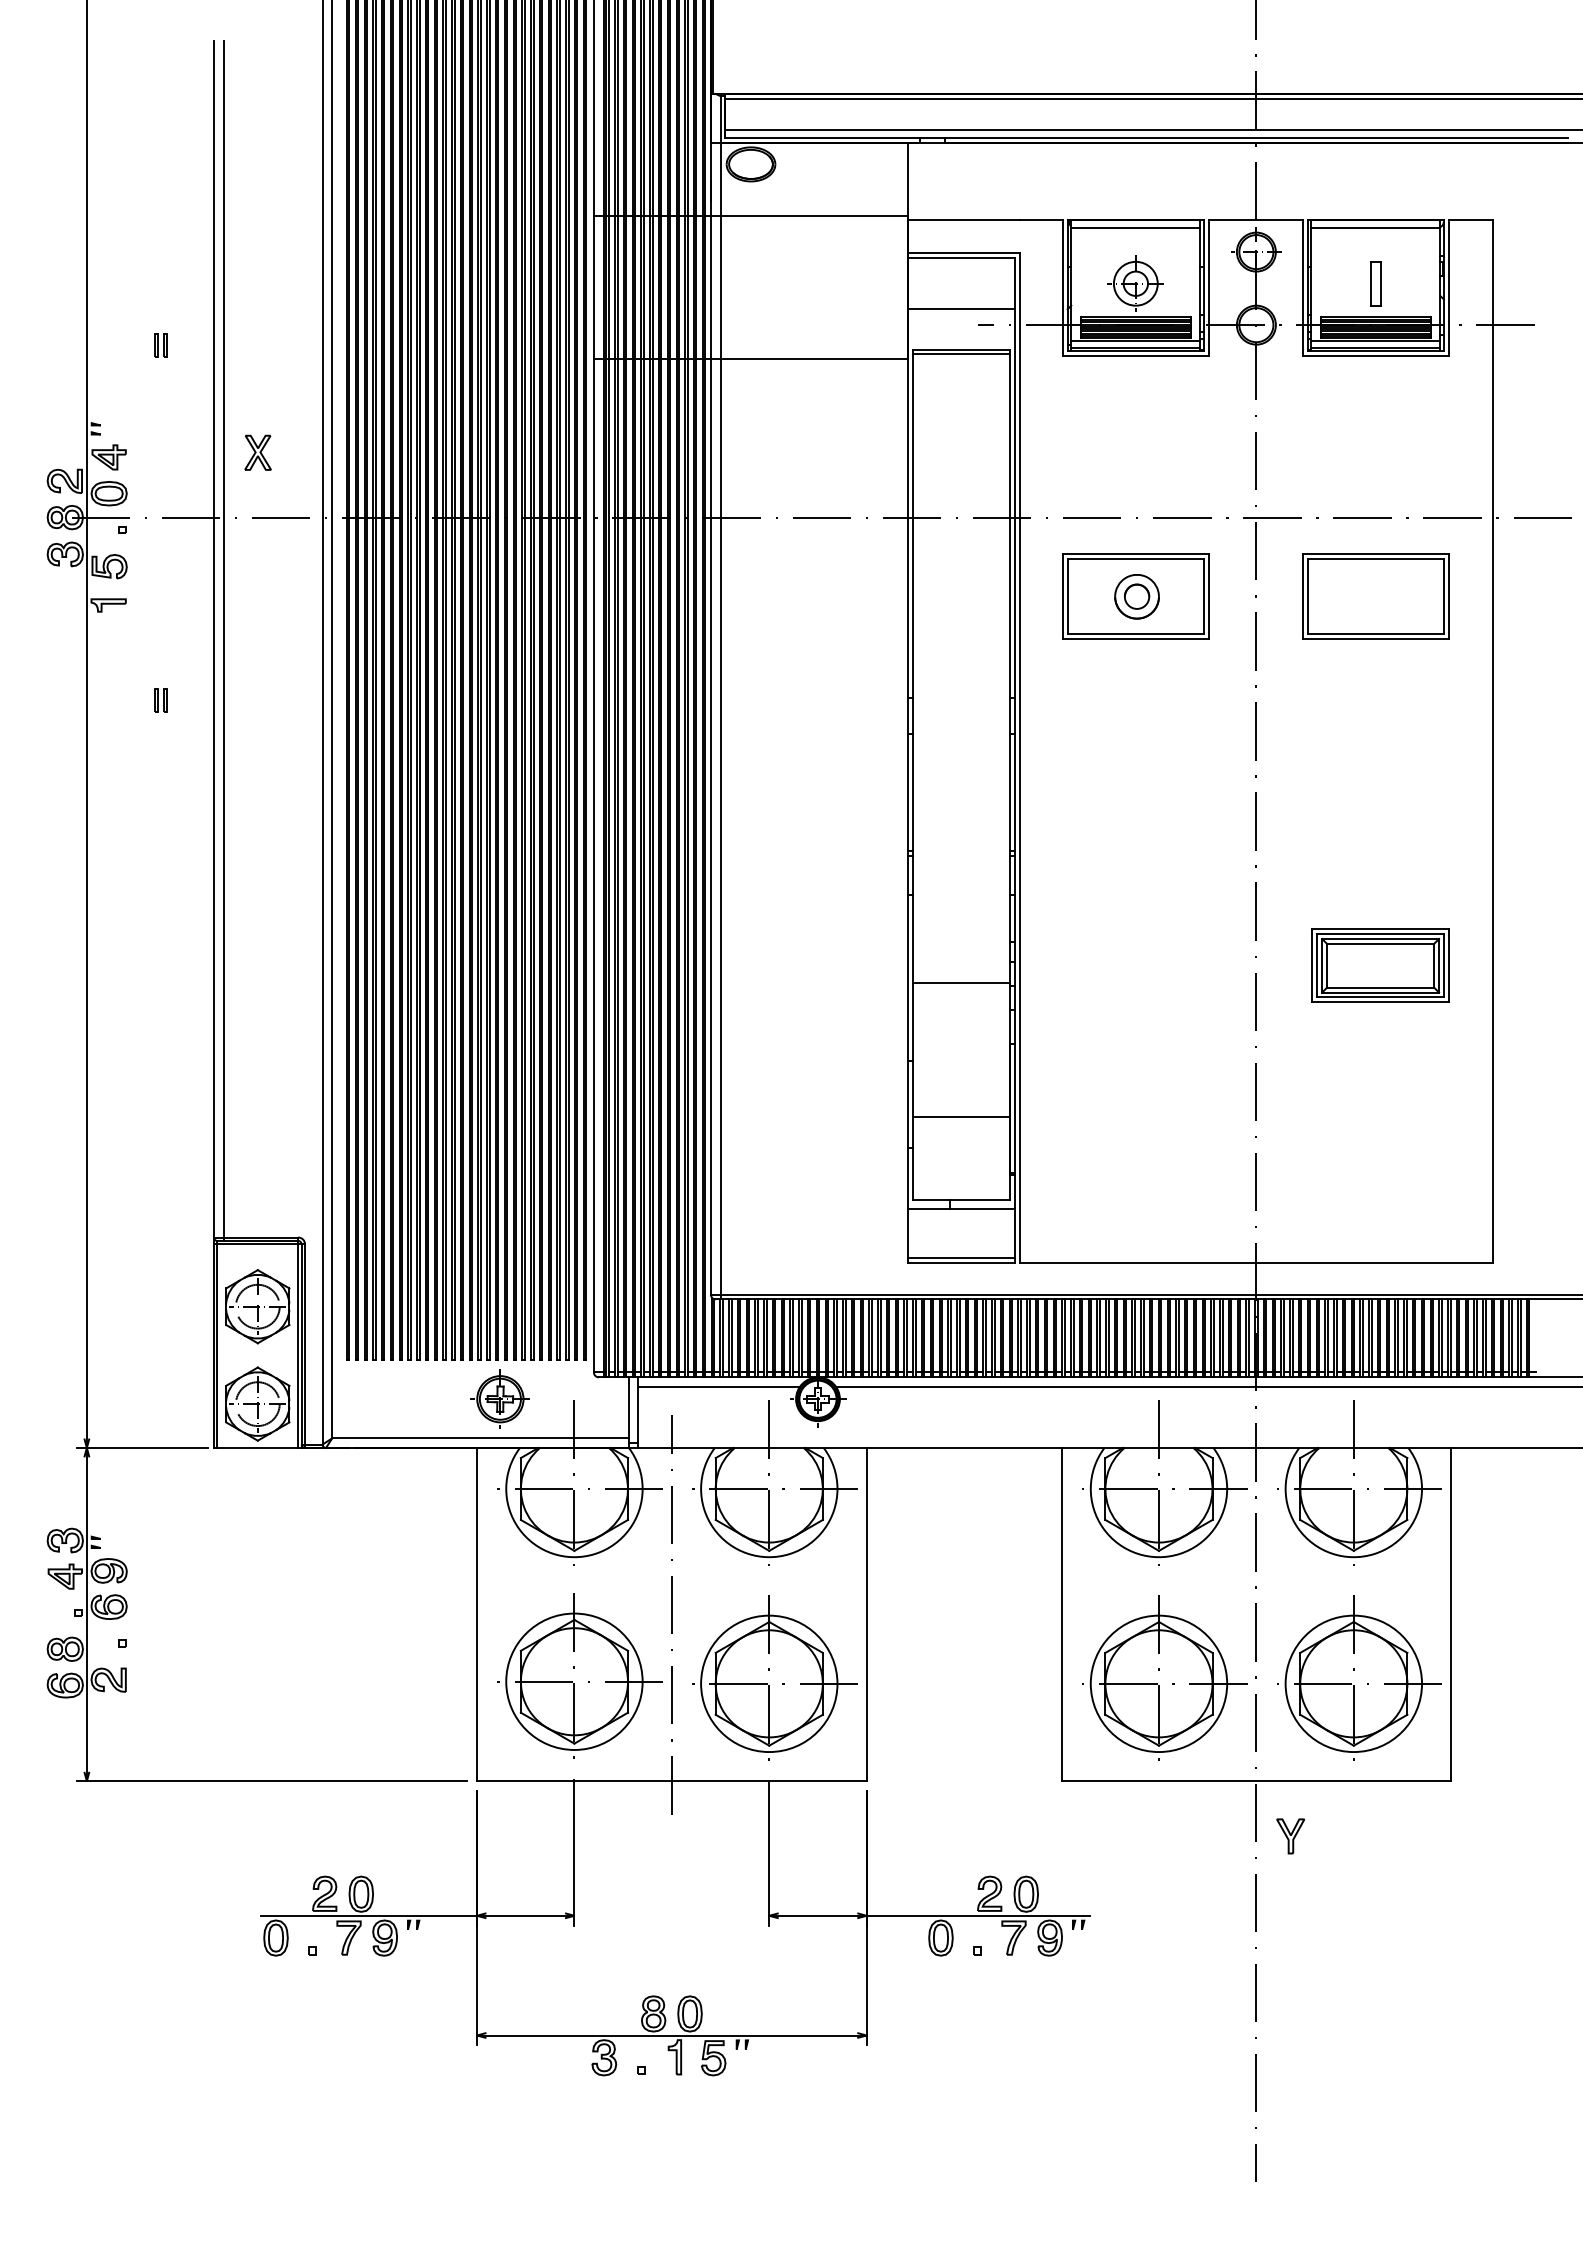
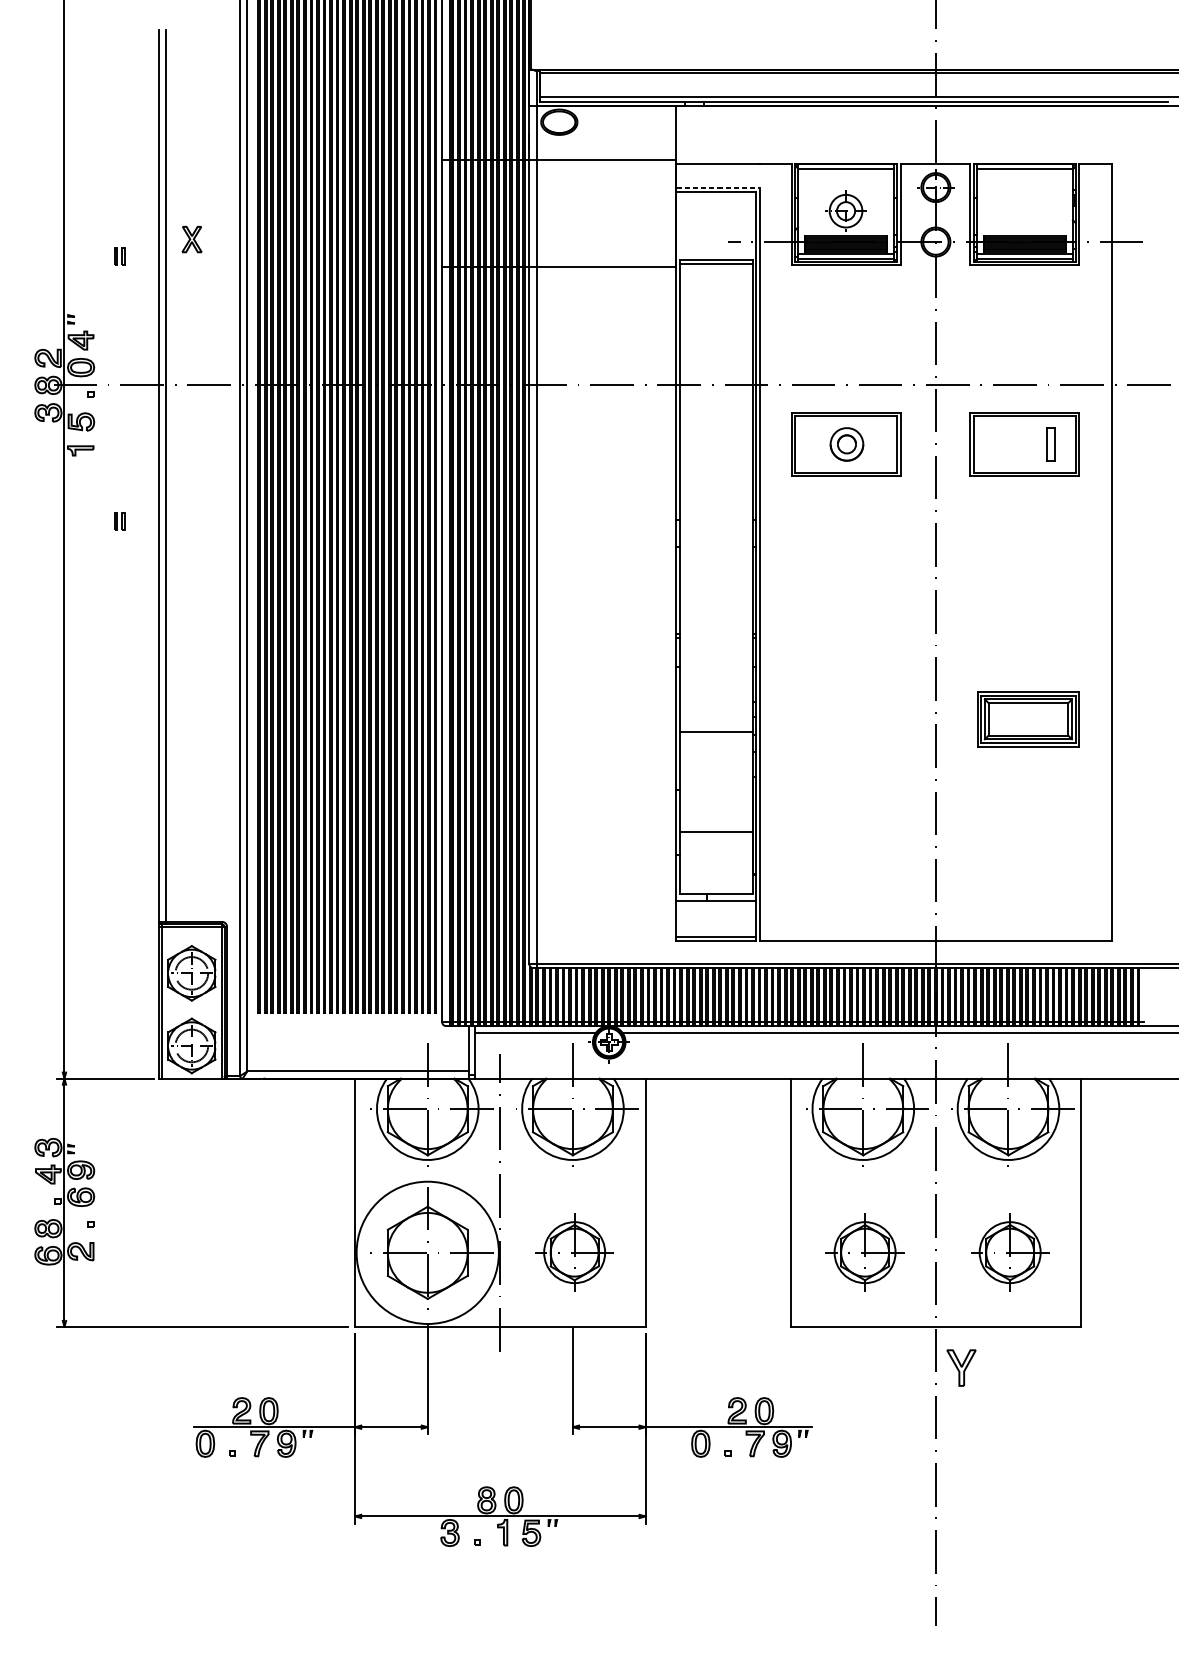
line: (964, 253) -> (718, 188), solid -> dashed
part: (1375, 283) -> (1050, 444), moved
line: (961, 309) -> (716, 230), removed
part: (257, 452) -> (191, 239), moved
part: (499, 1398) -> (371, 1041), removed
part: (774, 1677) -> (576, 1249), size x0.6
part: (1164, 1677) -> (867, 1249), size x0.6
part: (1359, 1677) -> (1012, 1249), size x0.6
circle: (574, 1681) -> (427, 1252), size x1.4
part: (1290, 1836) -> (961, 1368), size x1.4

